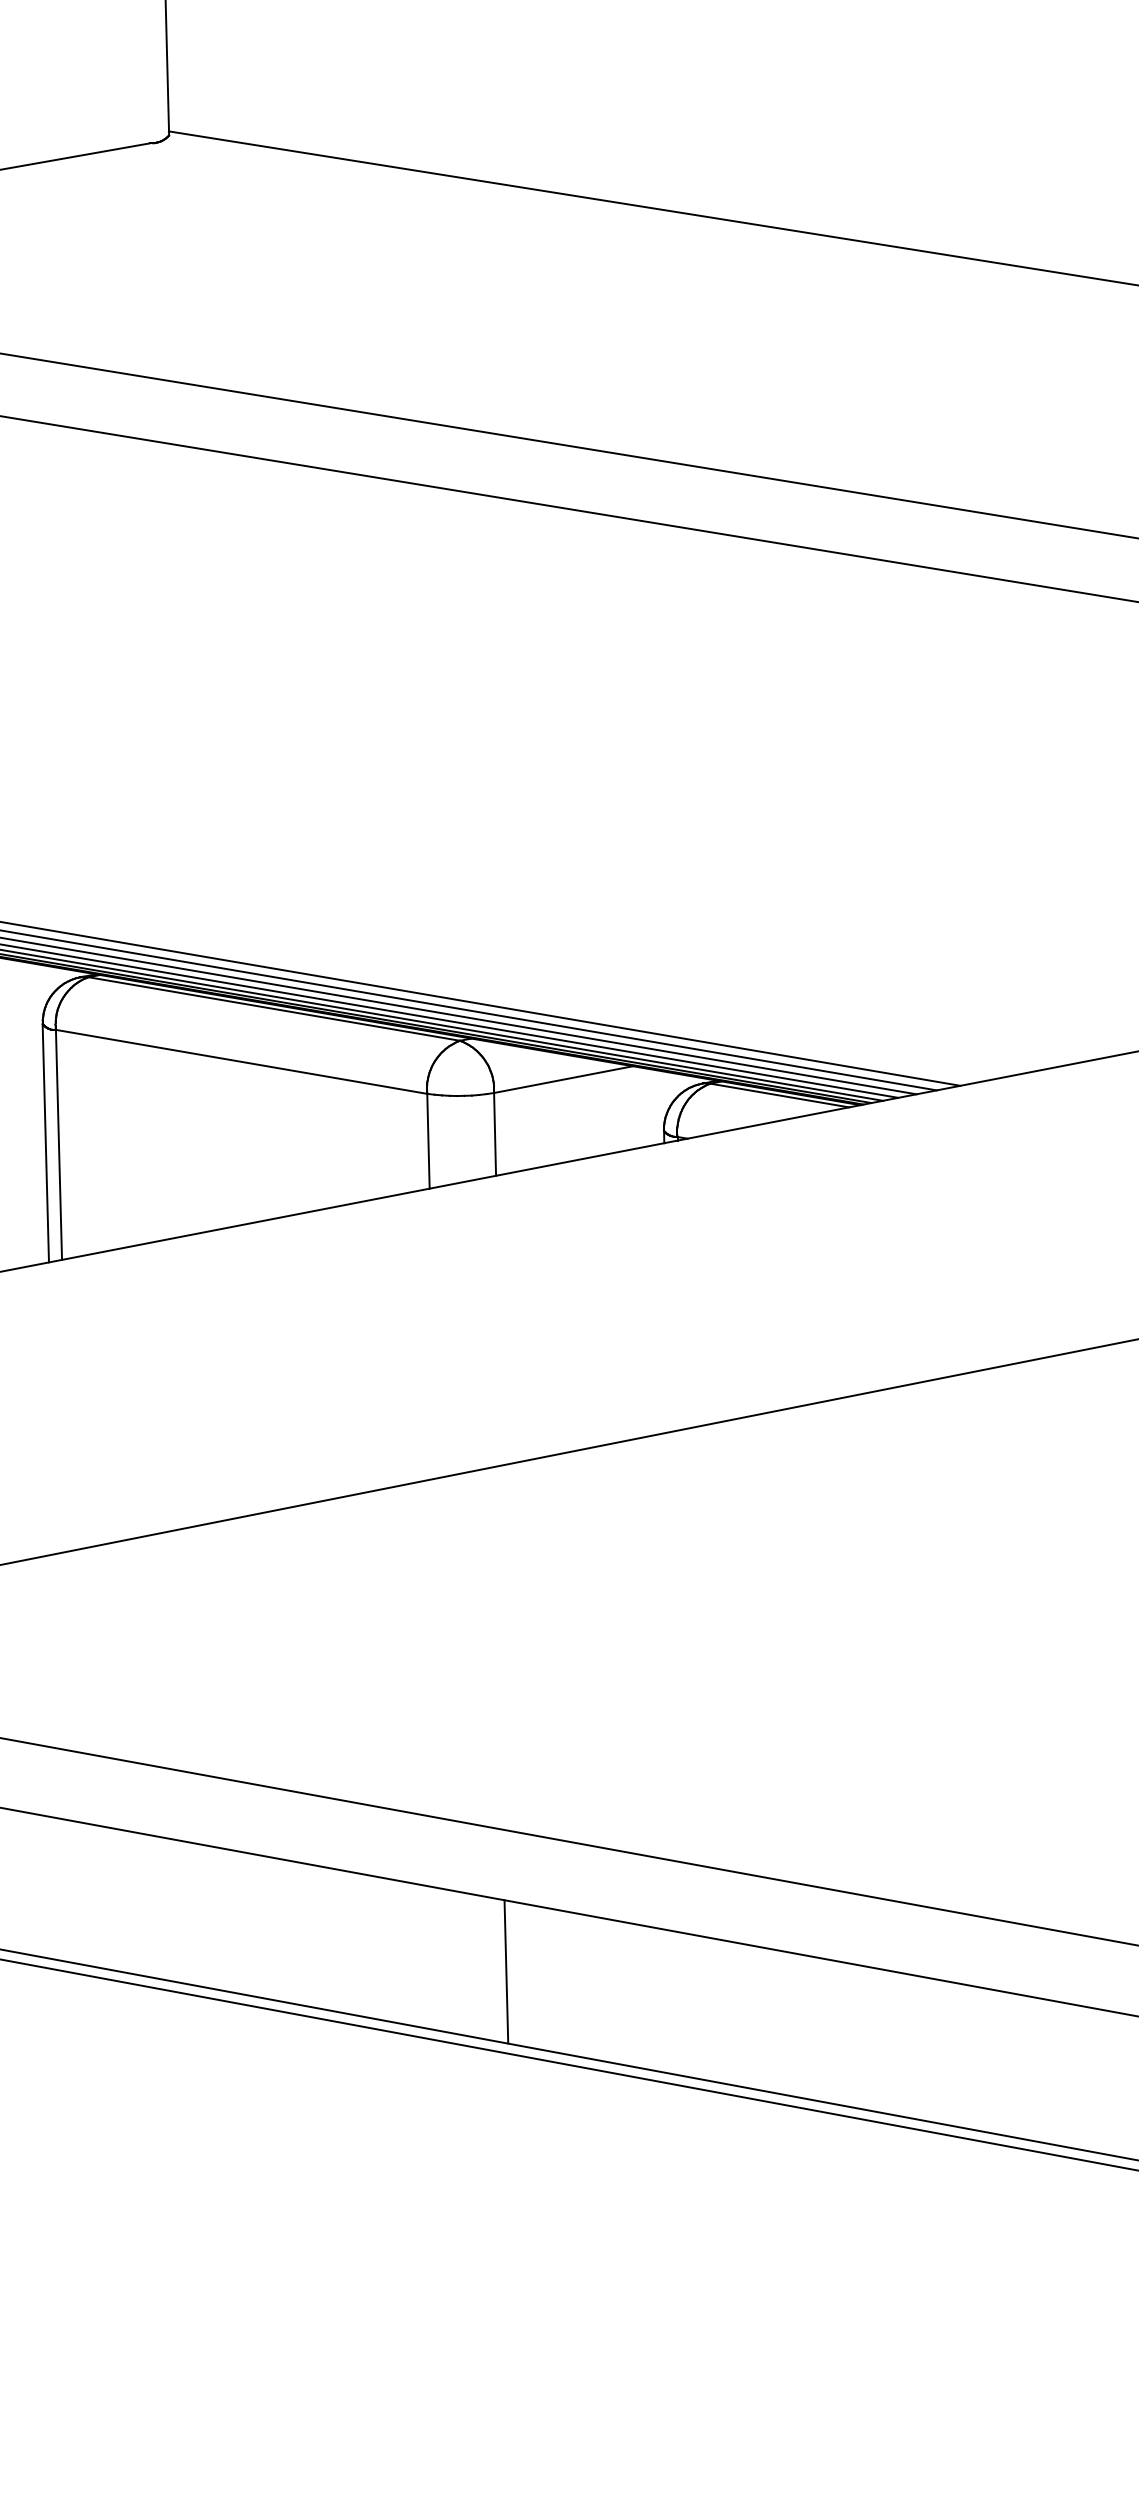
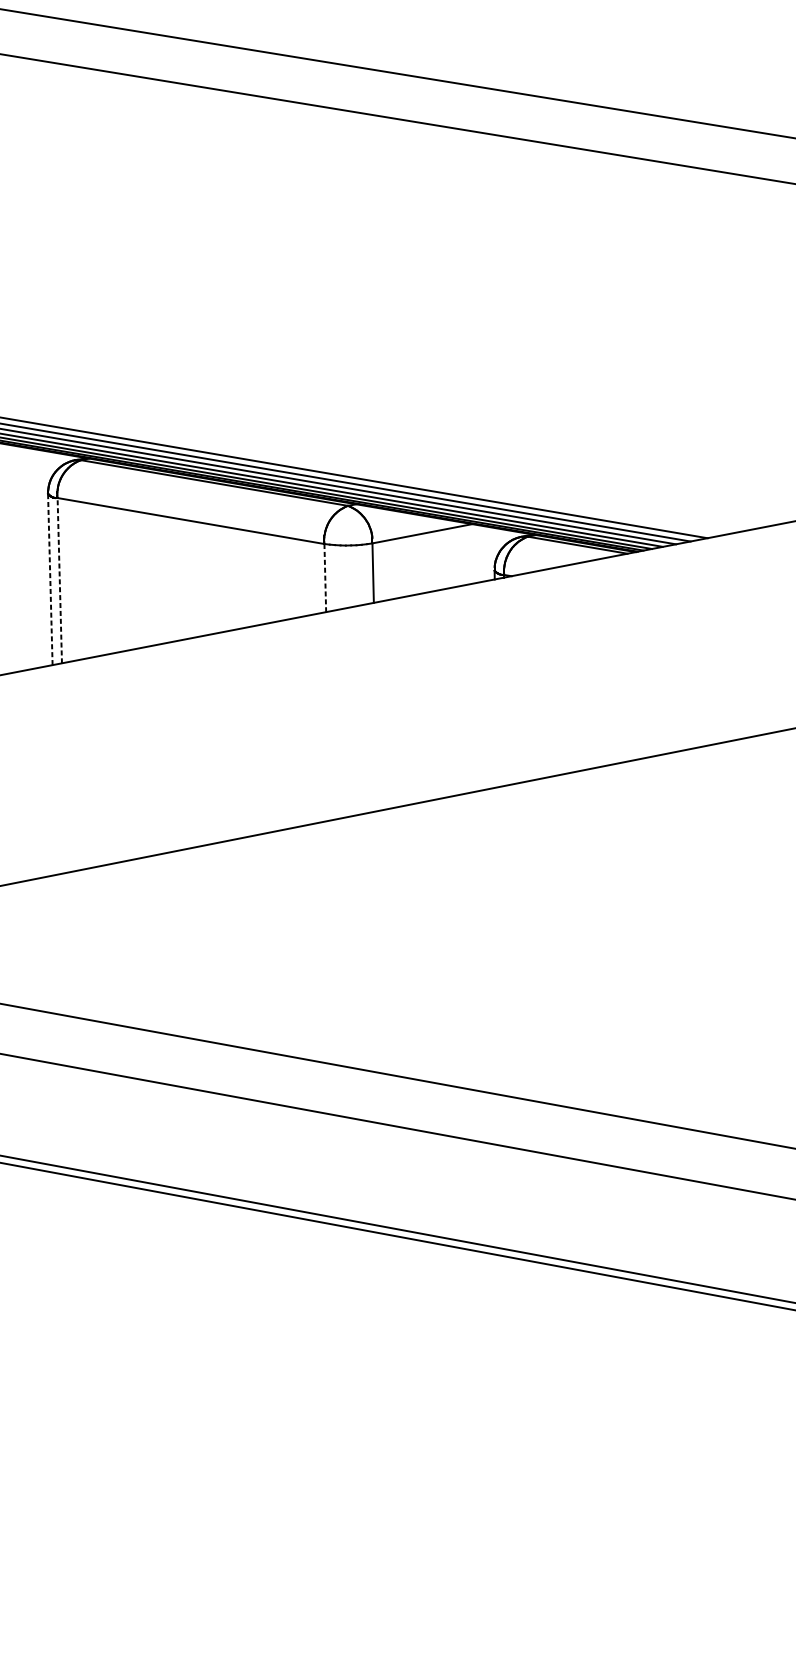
line: (428, 1141) -> (325, 578), solid -> dashed
line: (45, 1143) -> (50, 579), solid -> dashed
line: (58, 1144) -> (59, 580), solid -> dashed
line: (506, 1971) -> (381, 1174), removed

